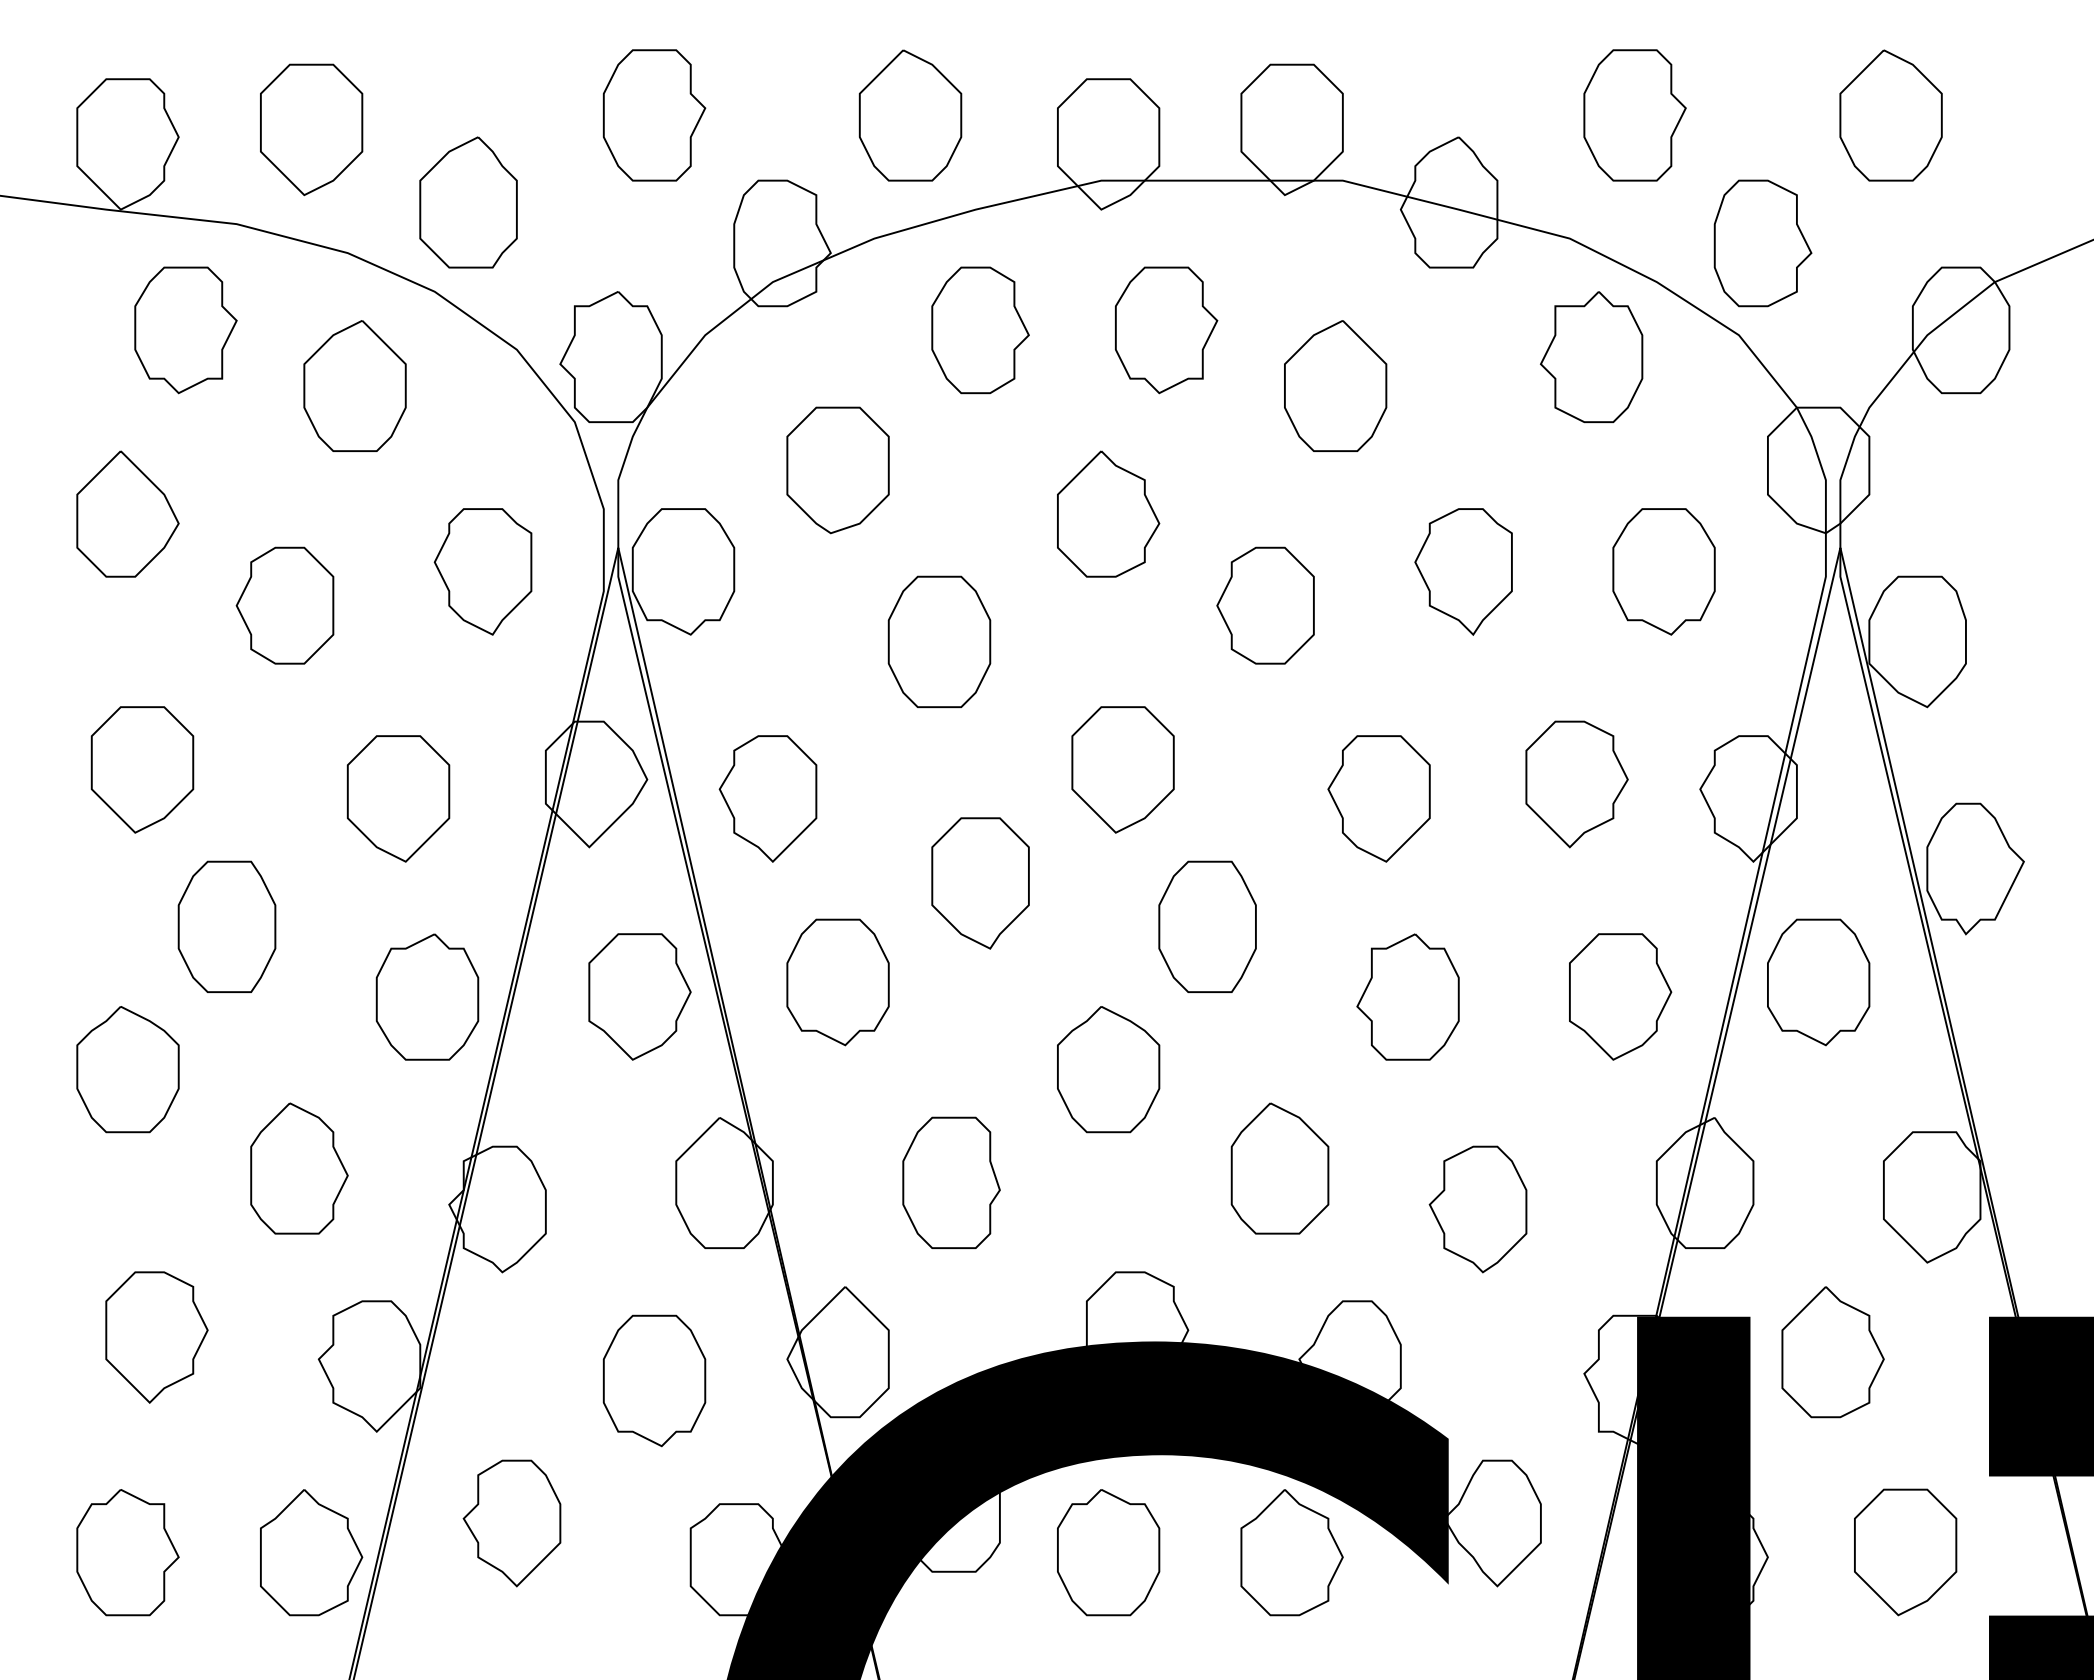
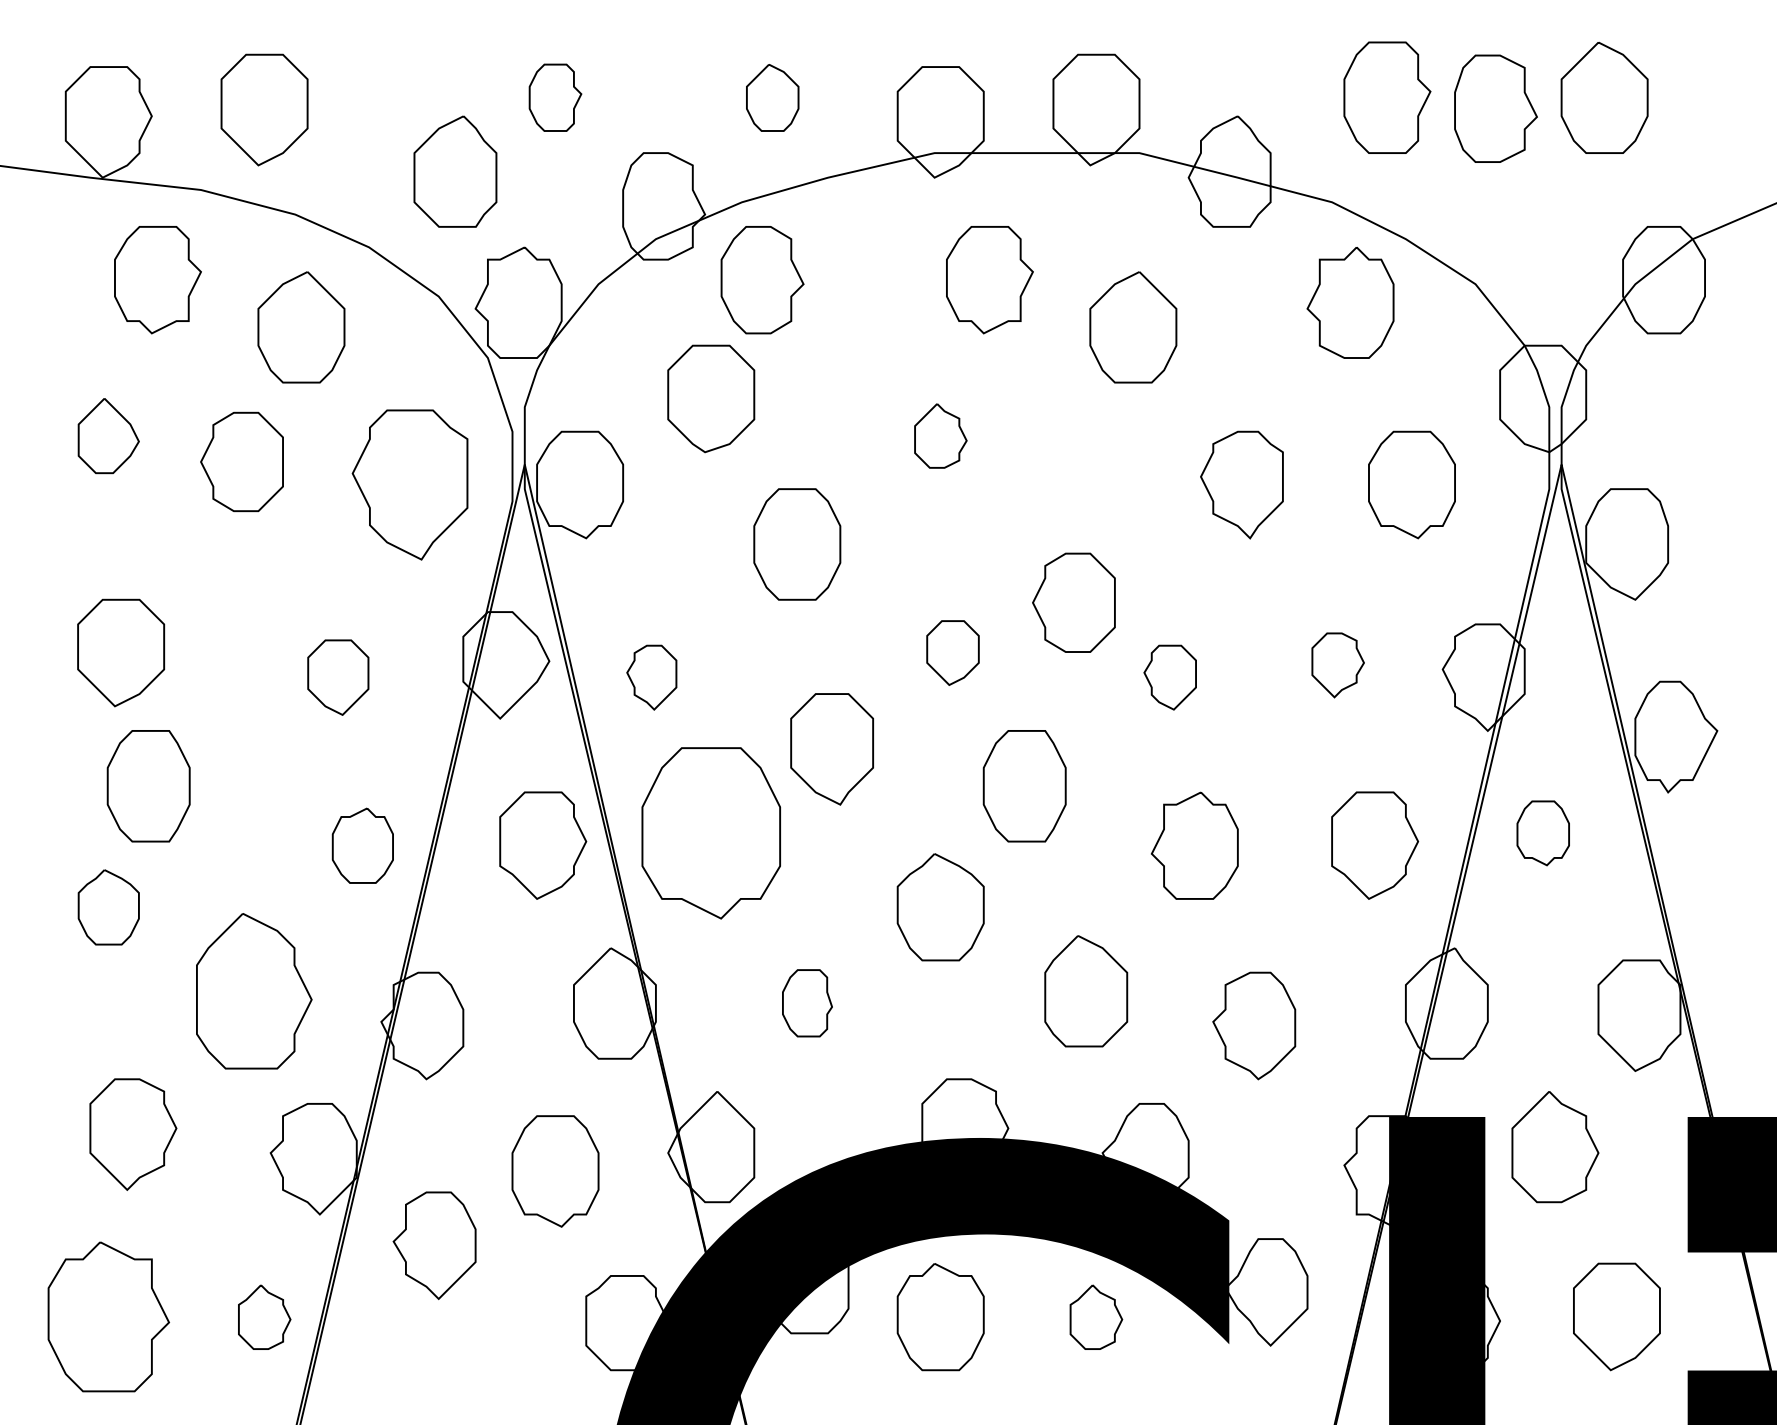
part: (654, 115) -> (555, 97), size x0.6
part: (910, 115) -> (772, 97), size x0.6
part: (468, 202) -> (455, 171), moved
part: (1762, 243) -> (1495, 108), moved
part: (980, 330) -> (762, 280), moved
part: (127, 513) -> (108, 435), size x0.7
part: (1108, 513) -> (940, 435), size x0.6
part: (482, 571) -> (409, 484), size x1.4
part: (284, 605) -> (241, 461), moved
part: (1265, 605) -> (1073, 602), moved
part: (1122, 769) -> (952, 652), size x0.6
part: (1576, 784) -> (1337, 665), size x0.6
part: (398, 798) -> (338, 677), size x0.7
part: (767, 798) -> (651, 677), size x0.6
part: (1378, 798) -> (1169, 677), size x0.6
part: (226, 926) -> (148, 785), moved
part: (837, 982) -> (710, 833), size x1.6
part: (1818, 982) -> (1543, 833), size x0.6
part: (427, 996) -> (362, 845), size x0.7
part: (127, 1069) -> (108, 907), size x0.7
part: (299, 1168) -> (254, 991), size x1.4
part: (951, 1182) -> (807, 1003), size x0.6
part: (511, 1523) -> (434, 1245), moved
part: (127, 1552) -> (108, 1316), size x1.4
part: (311, 1552) -> (264, 1316), size x0.6
part: (1291, 1552) -> (1095, 1316), size x0.6

